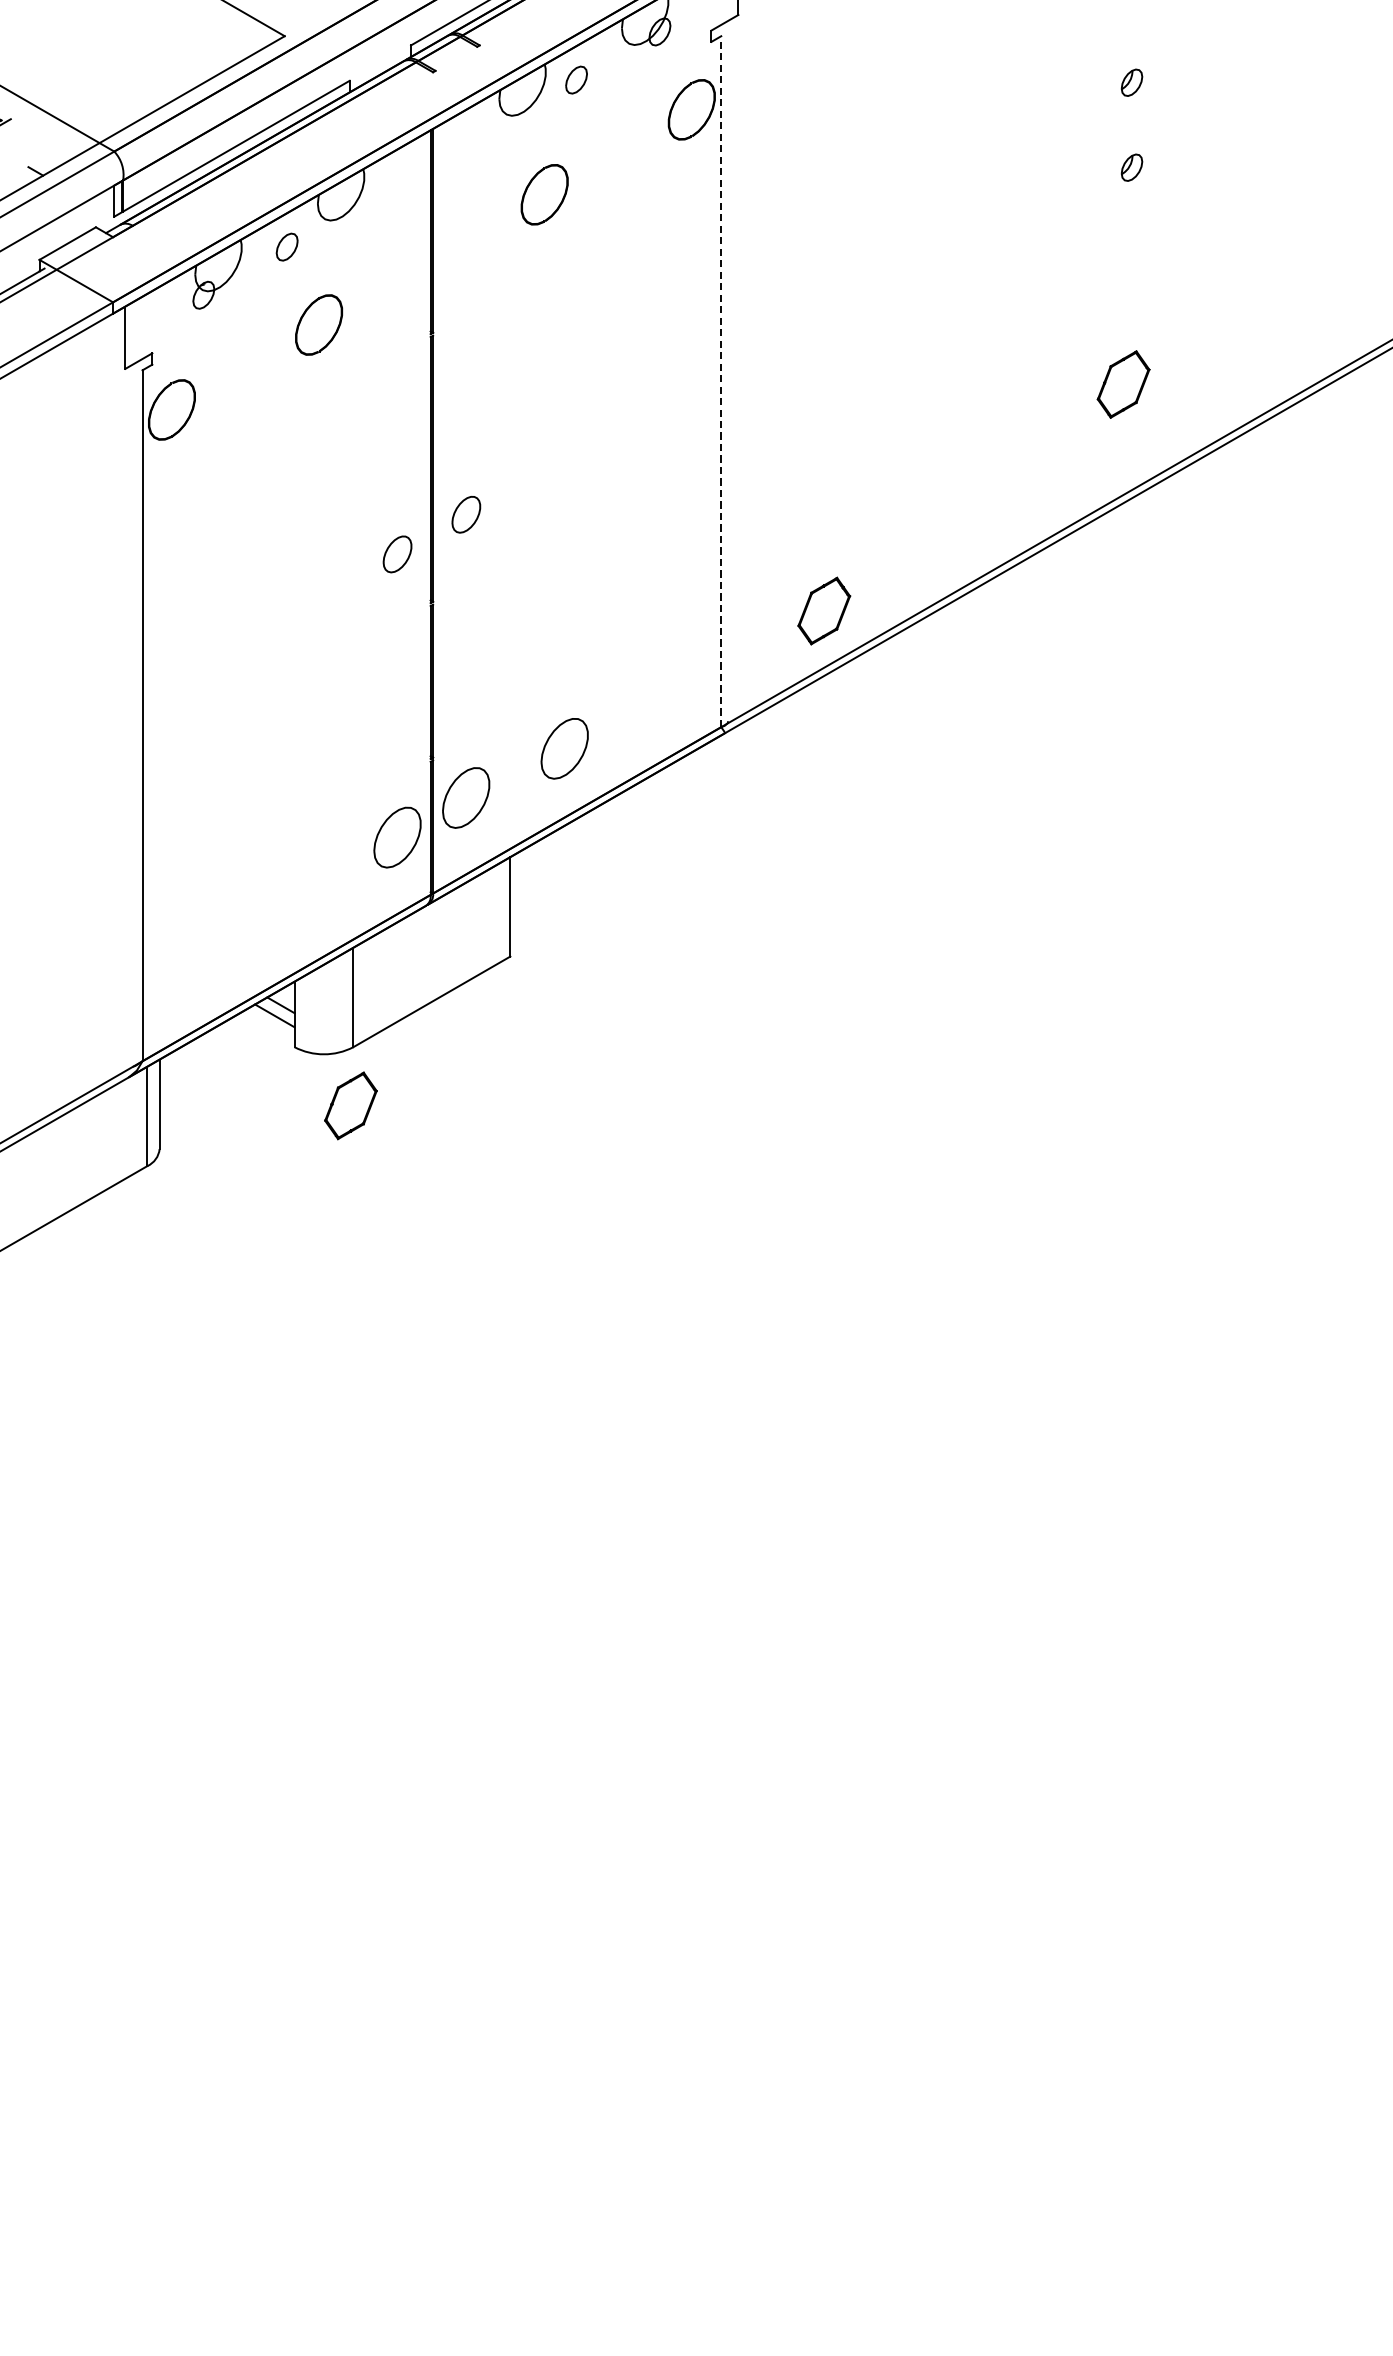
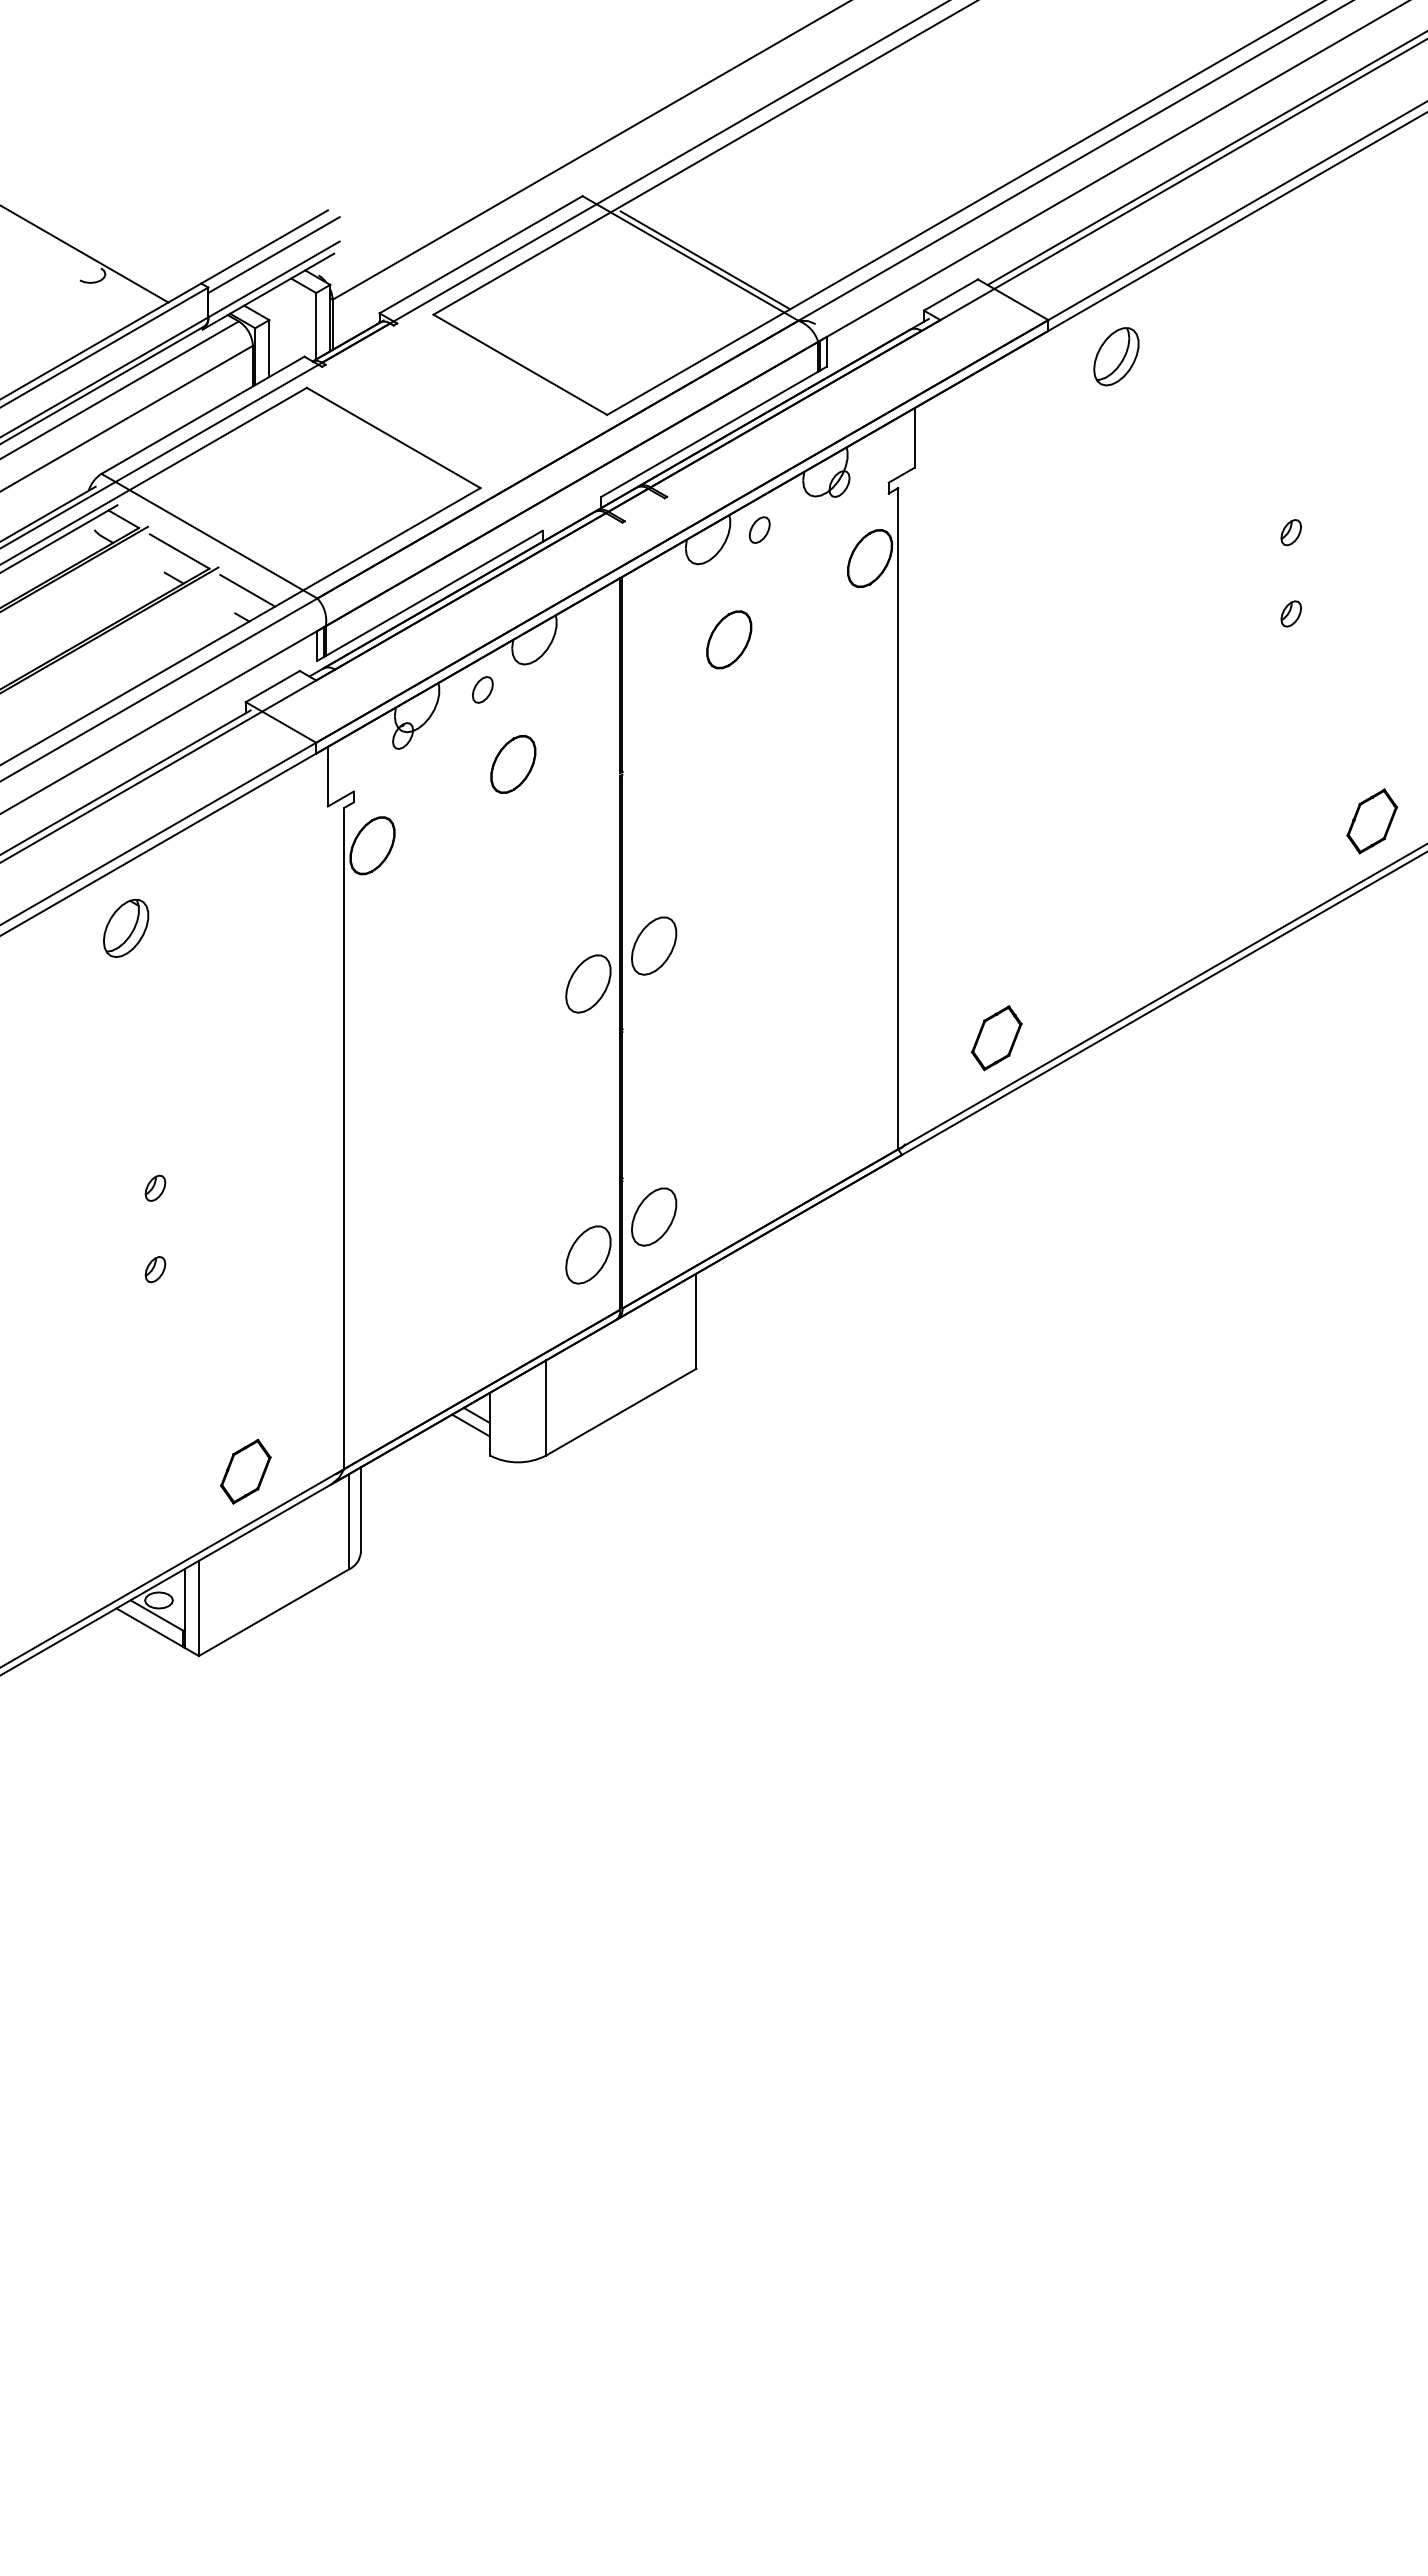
line: (41, 143) -> (247, 590), added
line: (721, 381) -> (898, 818), dashed -> solid
part: (1122, 384) -> (1371, 821), moved
part: (466, 514) -> (654, 945), size x1.67
part: (397, 553) -> (588, 983), size x1.67
part: (564, 748) -> (748, 1169), removed
part: (350, 1105) -> (245, 1471), moved

